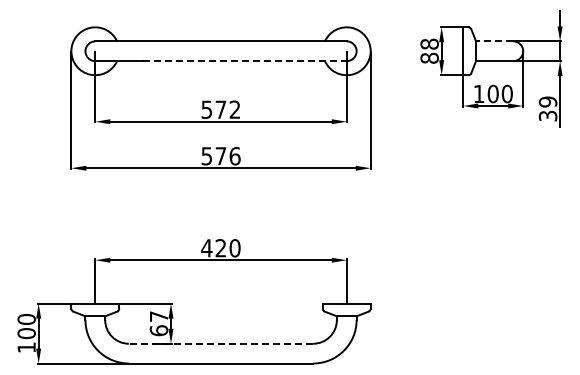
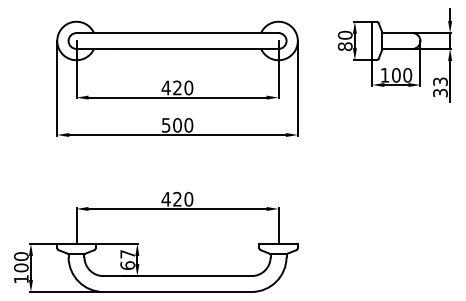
line: (494, 41) -> (397, 33), dashed -> solid
text: (429, 43) -> (345, 34), 88 -> 80
line: (244, 61) -> (196, 49), dashed -> solid
text: (548, 101) -> (440, 81), 39 -> 33
text: (220, 109) -> (177, 87), 572 -> 420
text: (227, 156) -> (182, 125), 576 -> 500
line: (220, 343) -> (177, 275), dashed -> solid

